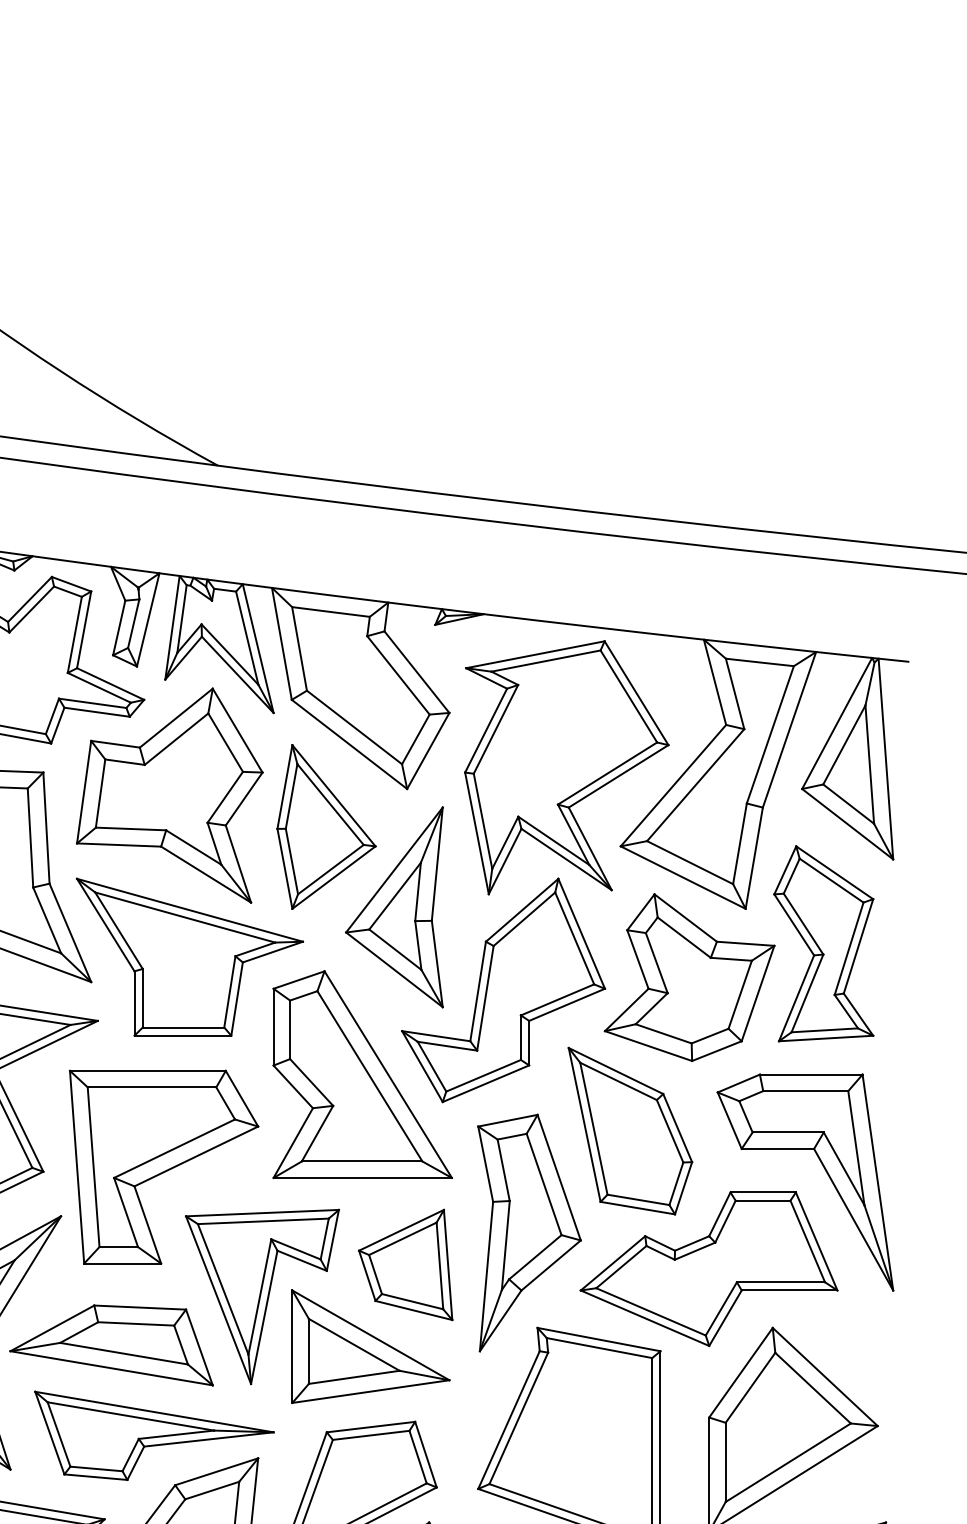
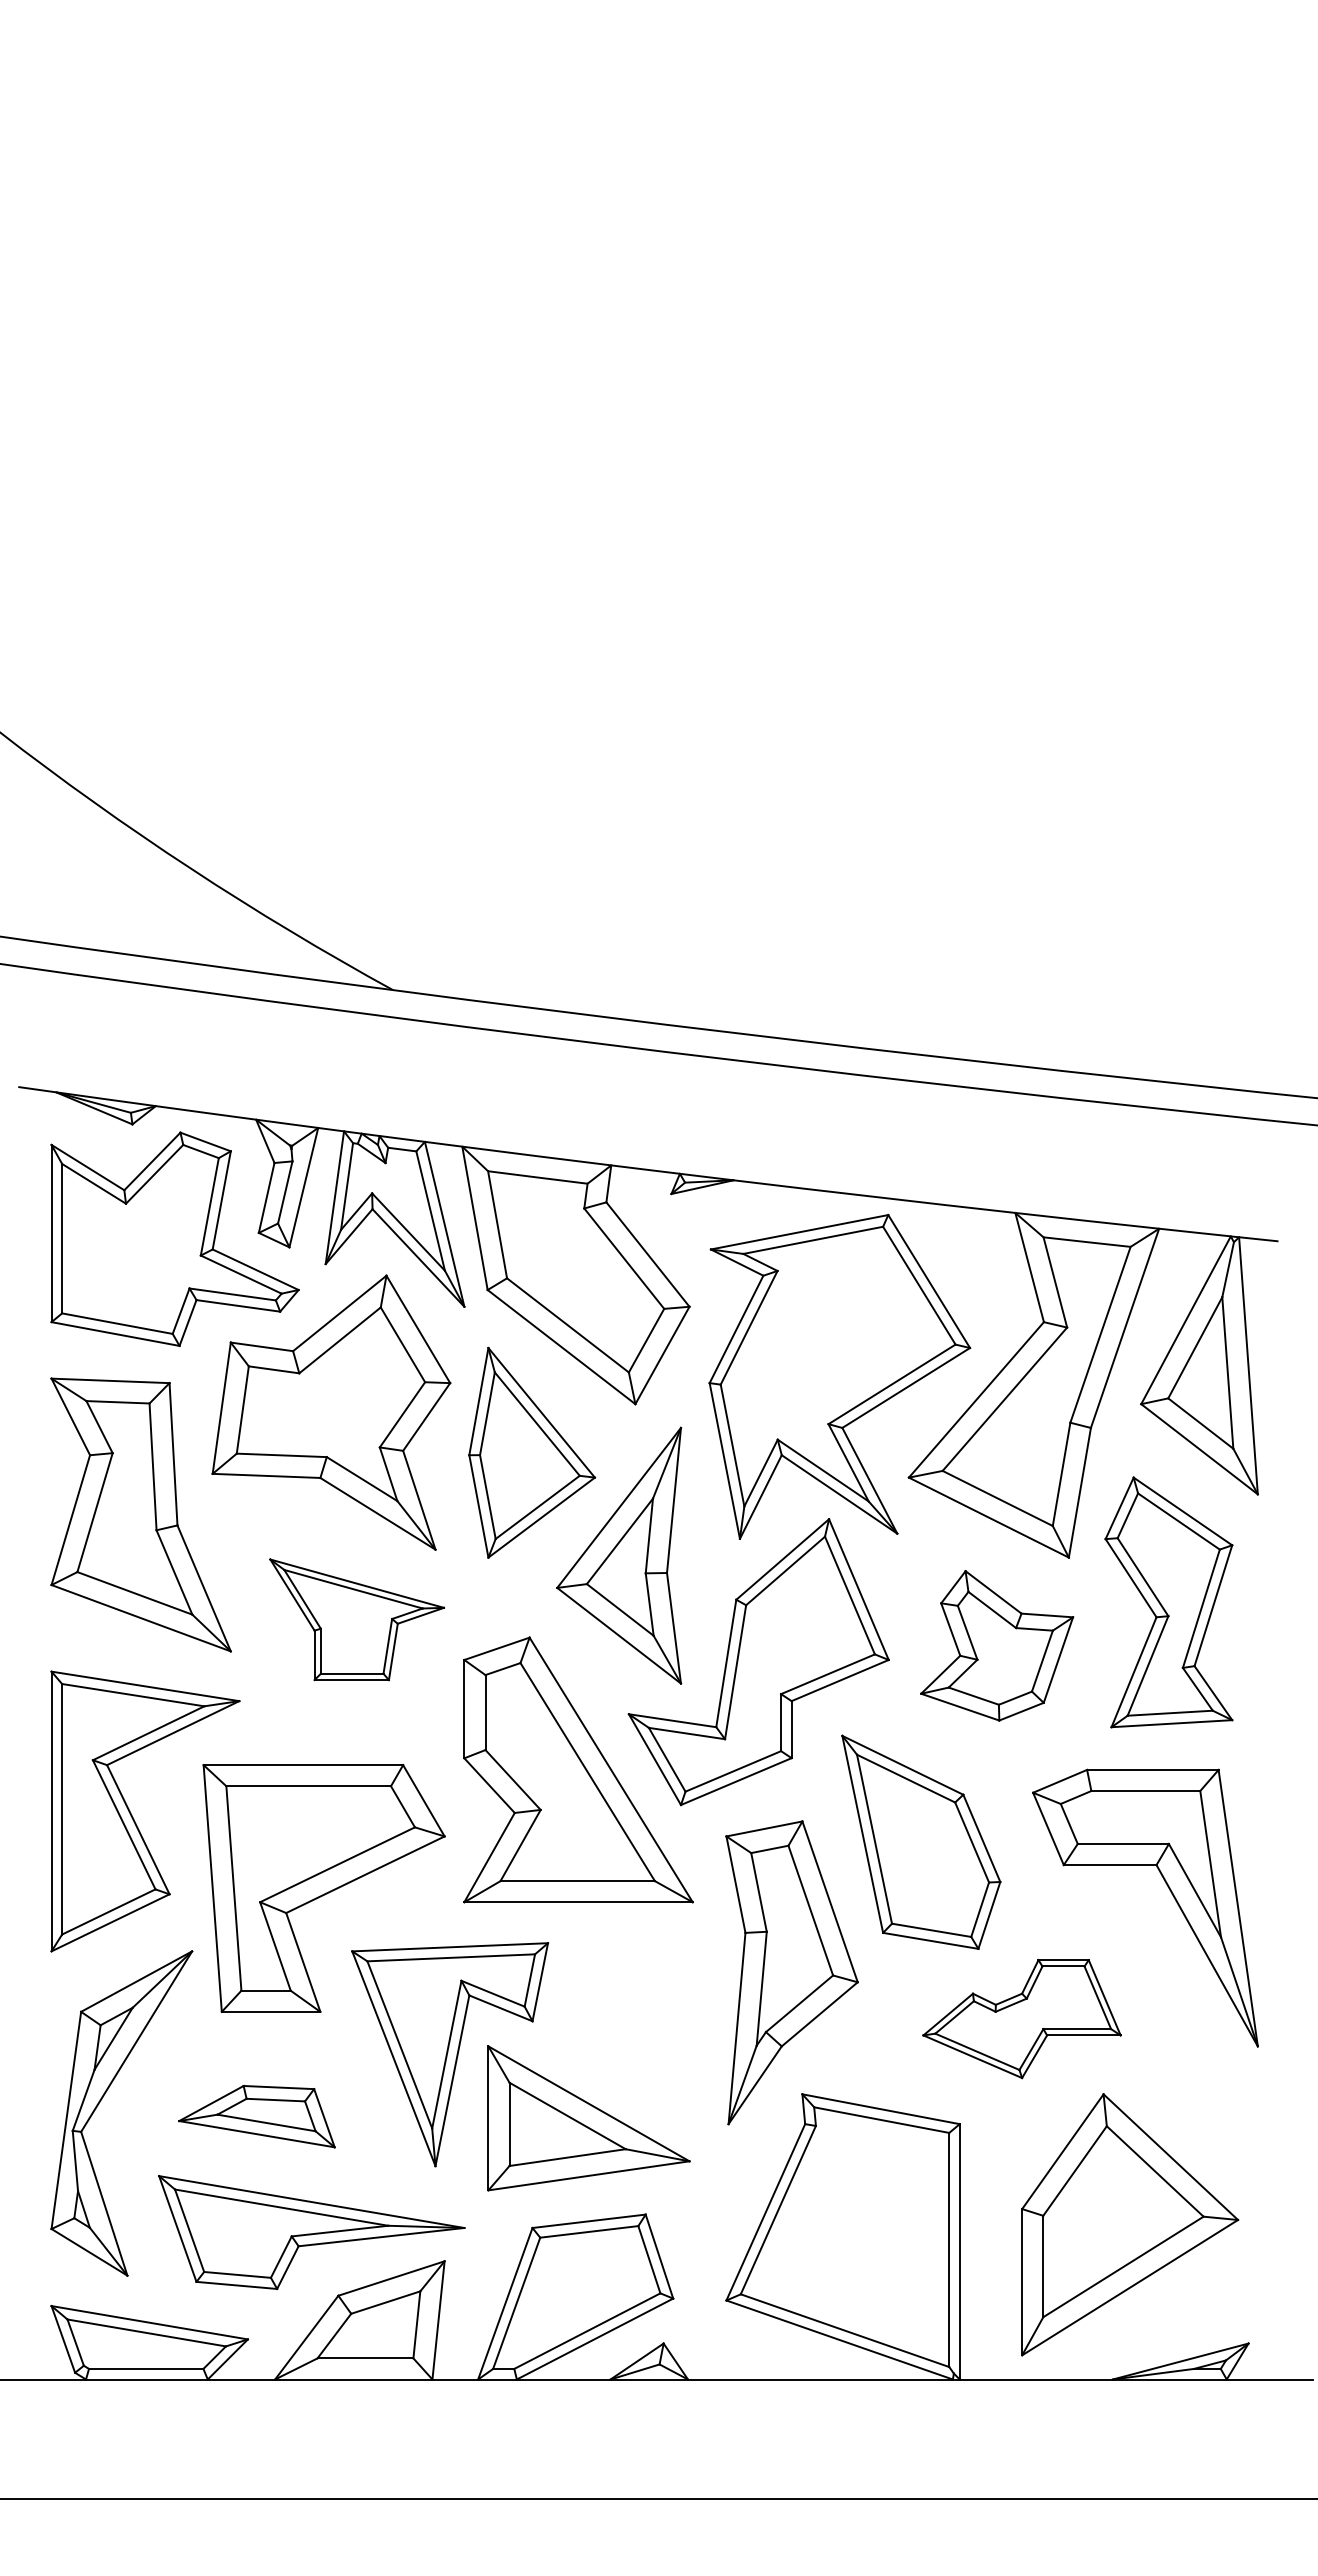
part: (189, 957) -> (356, 1619), size x0.6
part: (689, 977) -> (996, 1645), size x0.7
part: (405, 1264) -> (633, 2013), removed
part: (708, 1268) -> (1021, 2018), size x0.6
part: (111, 1345) -> (256, 2116), size x0.6

